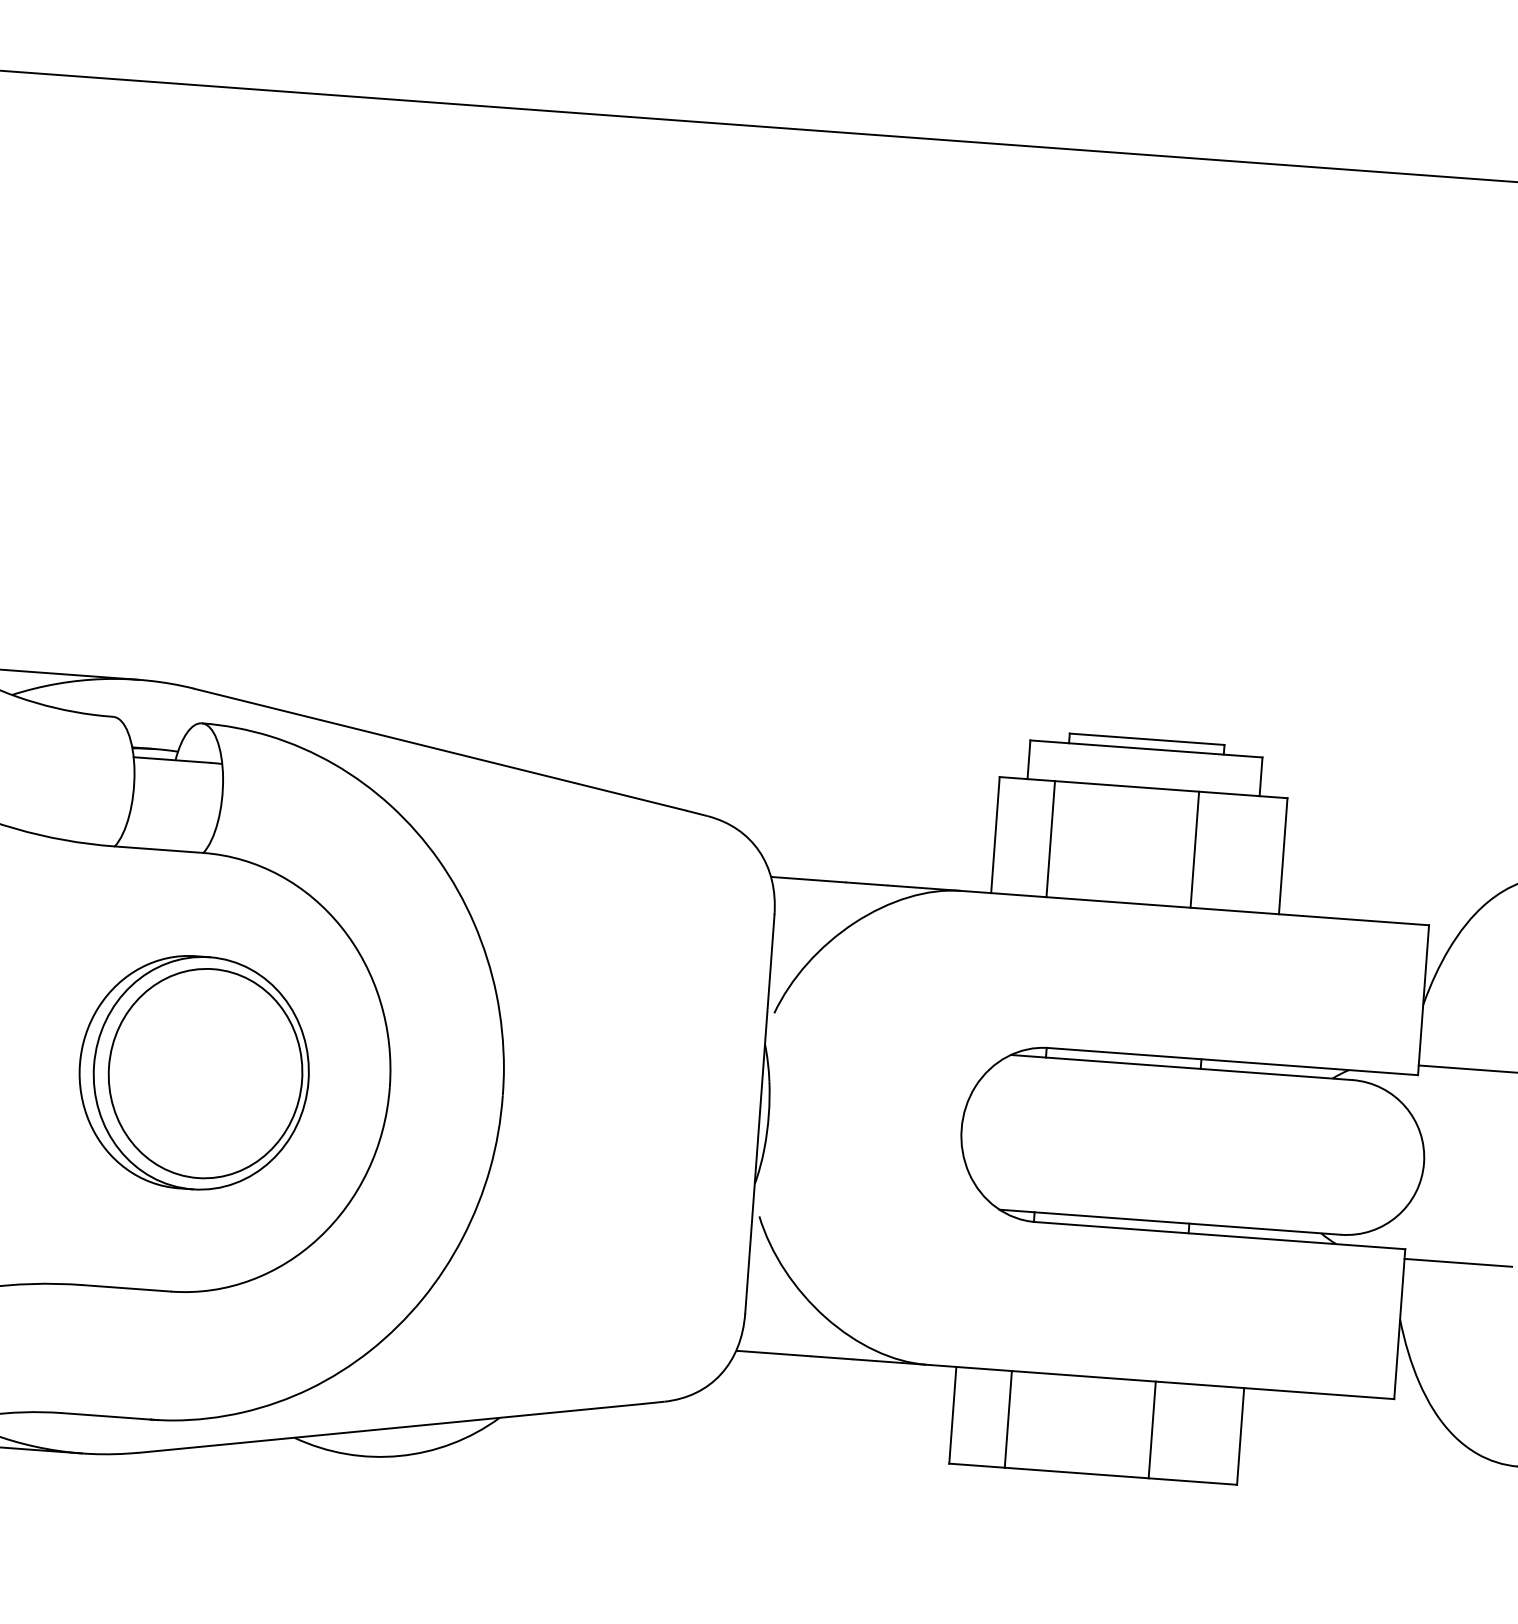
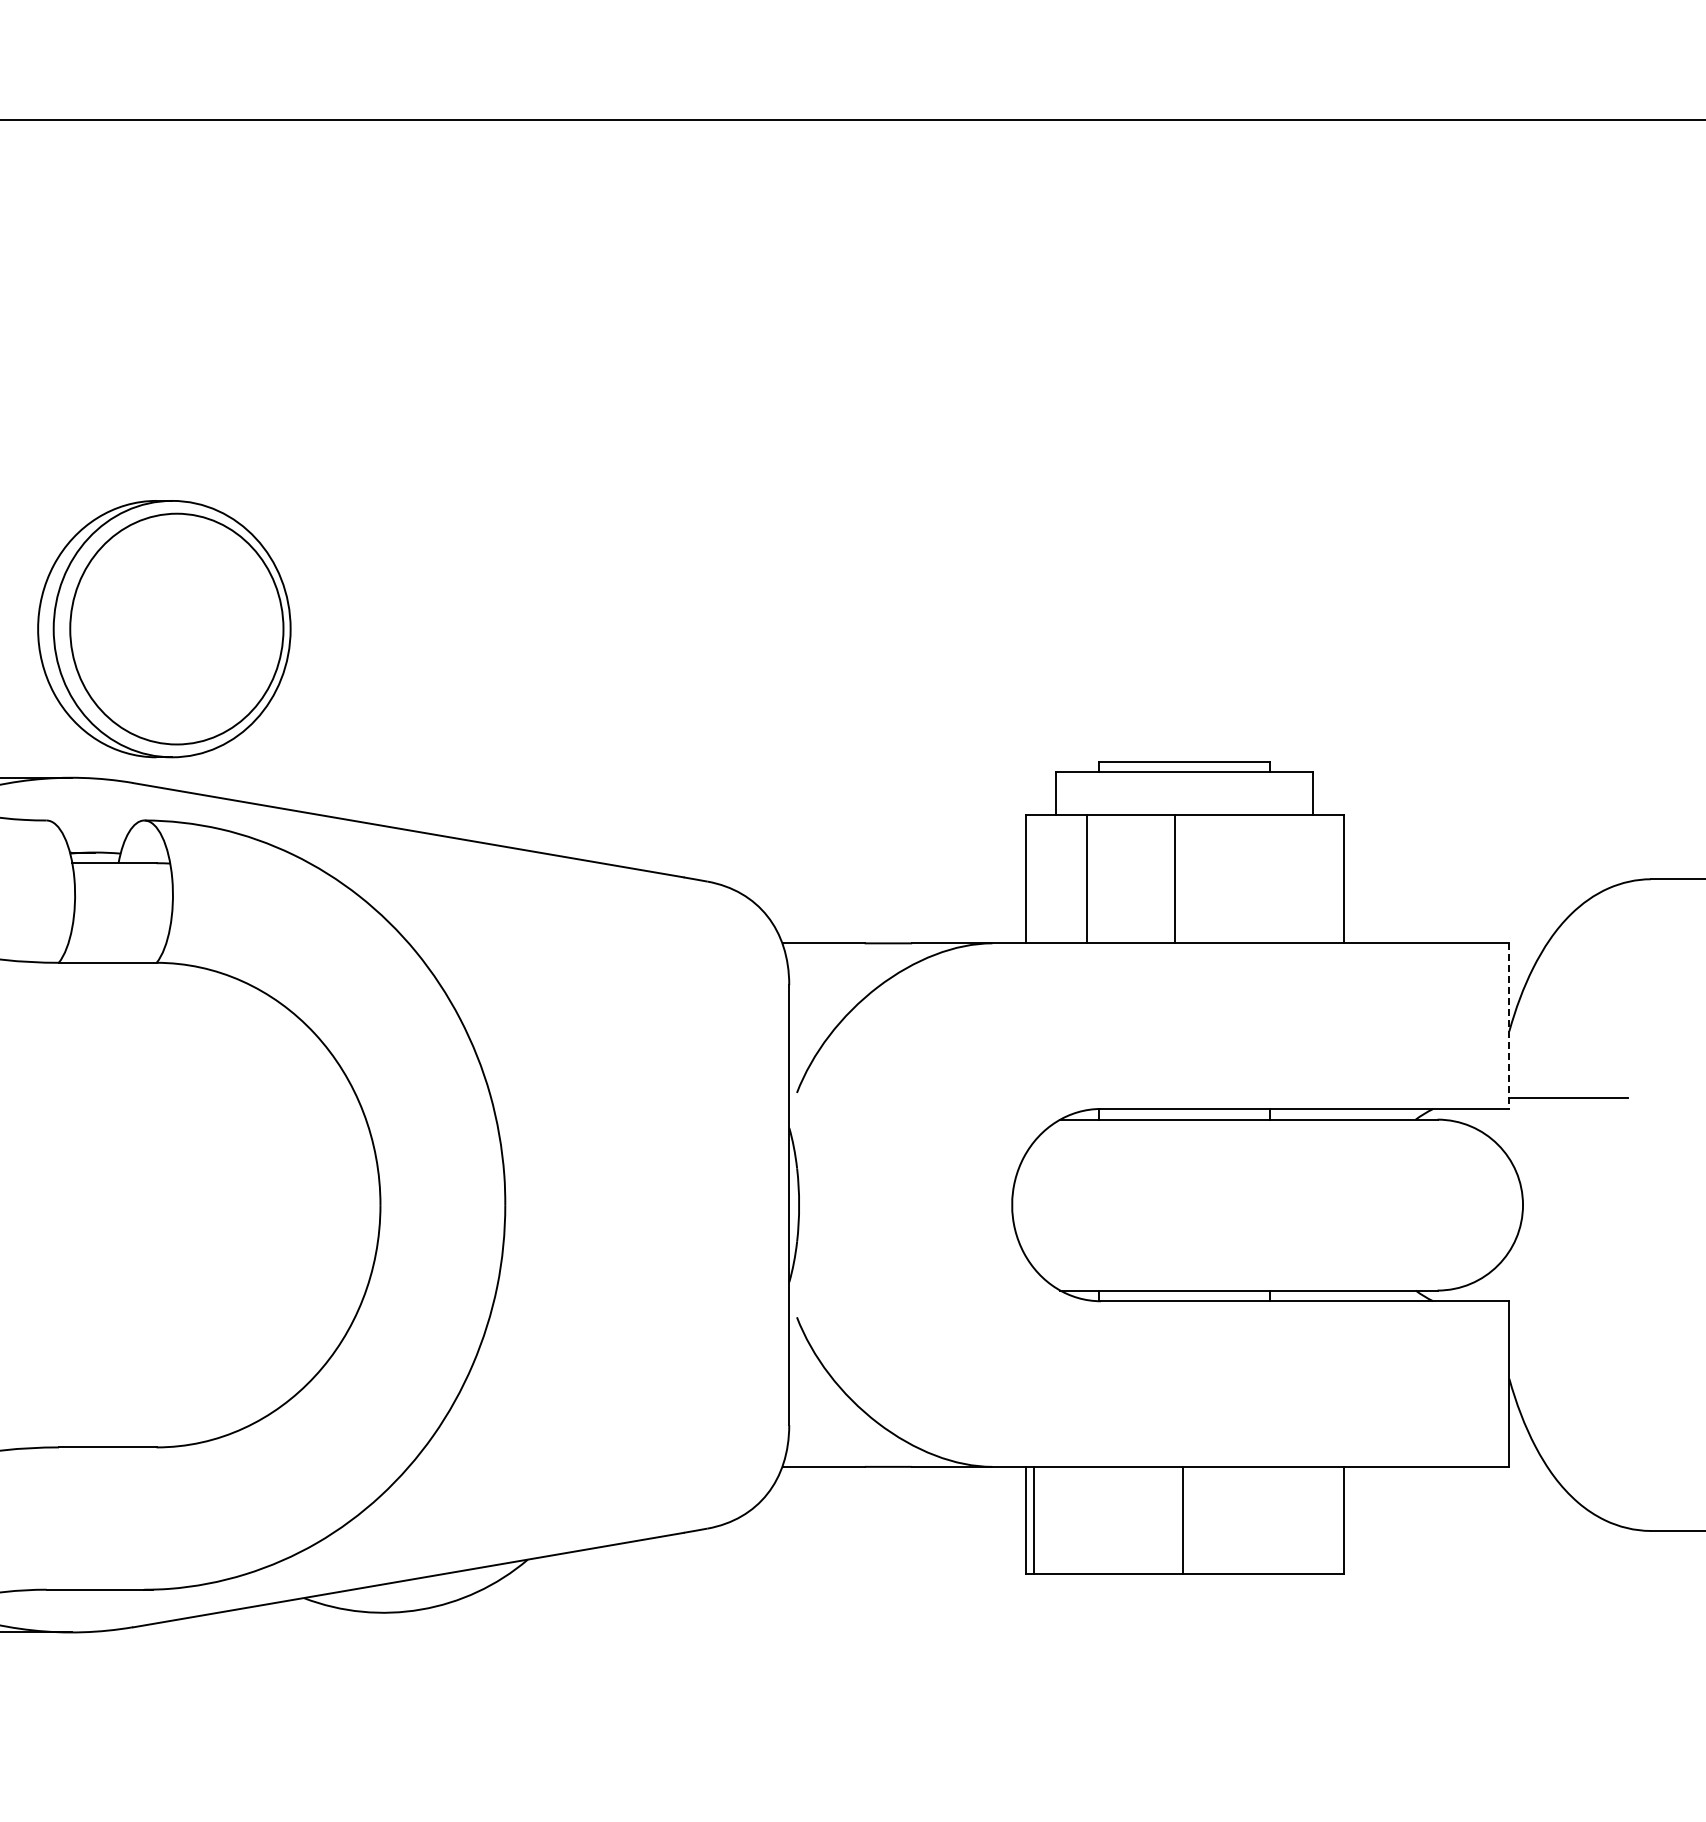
line: (1194, 849) -> (1174, 879), moved
line: (1423, 1000) -> (1509, 1026), solid -> dashed
part: (194, 1073) -> (164, 629), moved
line: (1458, 1262) -> (1568, 1311), removed
line: (1008, 1418) -> (1033, 1519), moved
line: (1151, 1429) -> (1182, 1519), moved

